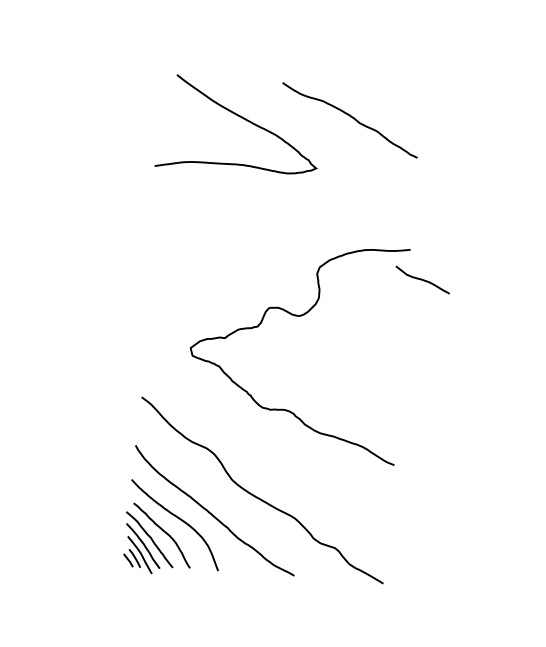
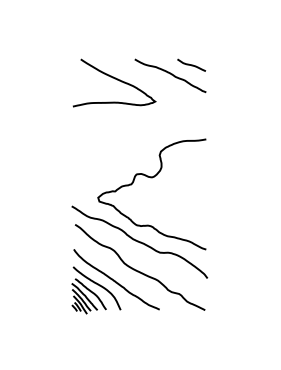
curve: (422, 278) -> (191, 64), moved
curve: (264, 439) -> (139, 241), added

